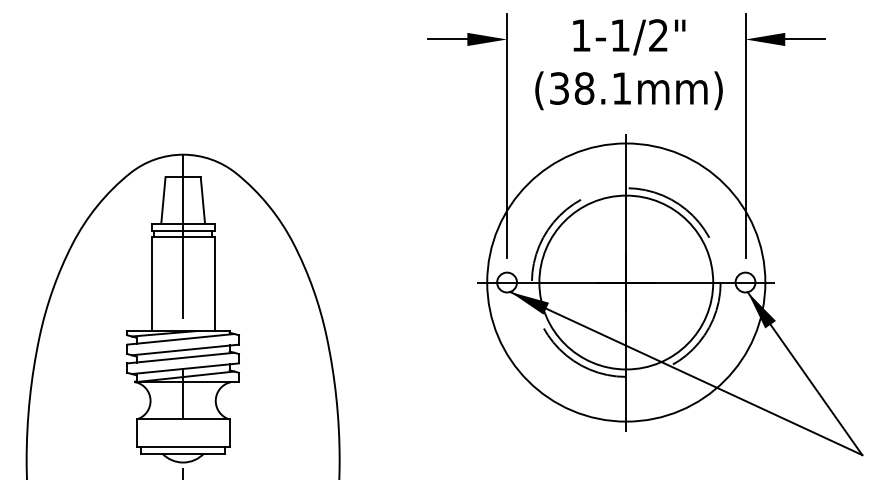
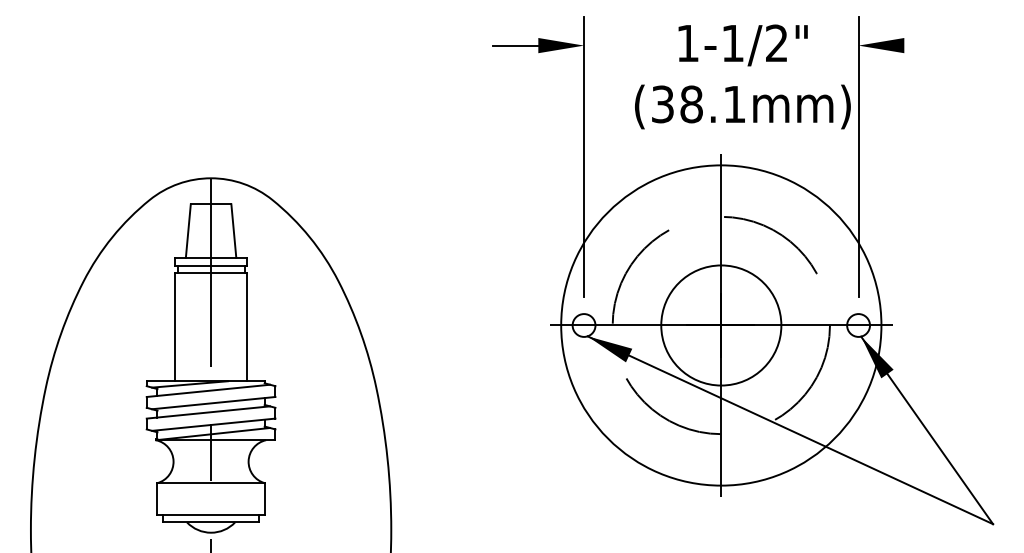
line: (804, 39) -> (926, 45), removed
text: (628, 64) -> (742, 76), moved
circle: (626, 282) -> (721, 325), size x0.6

